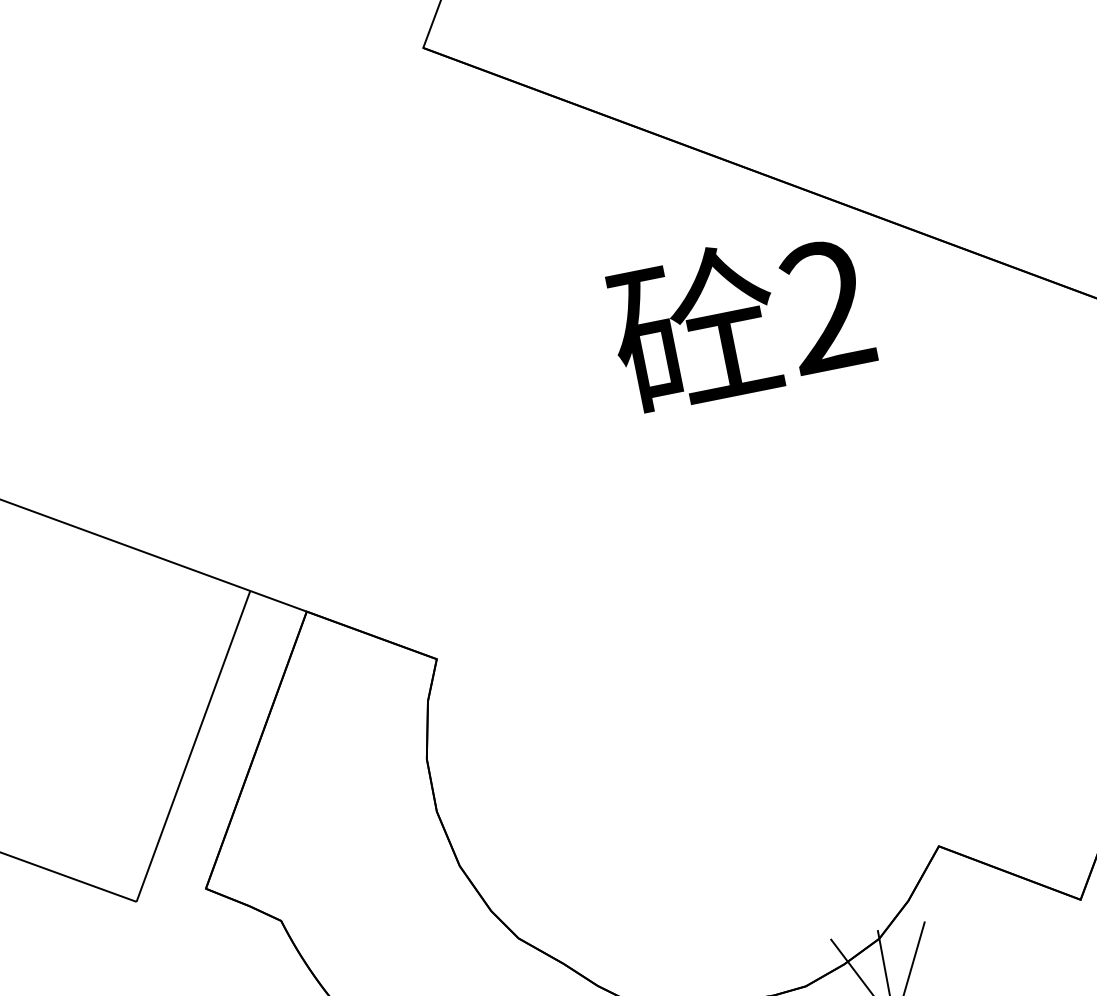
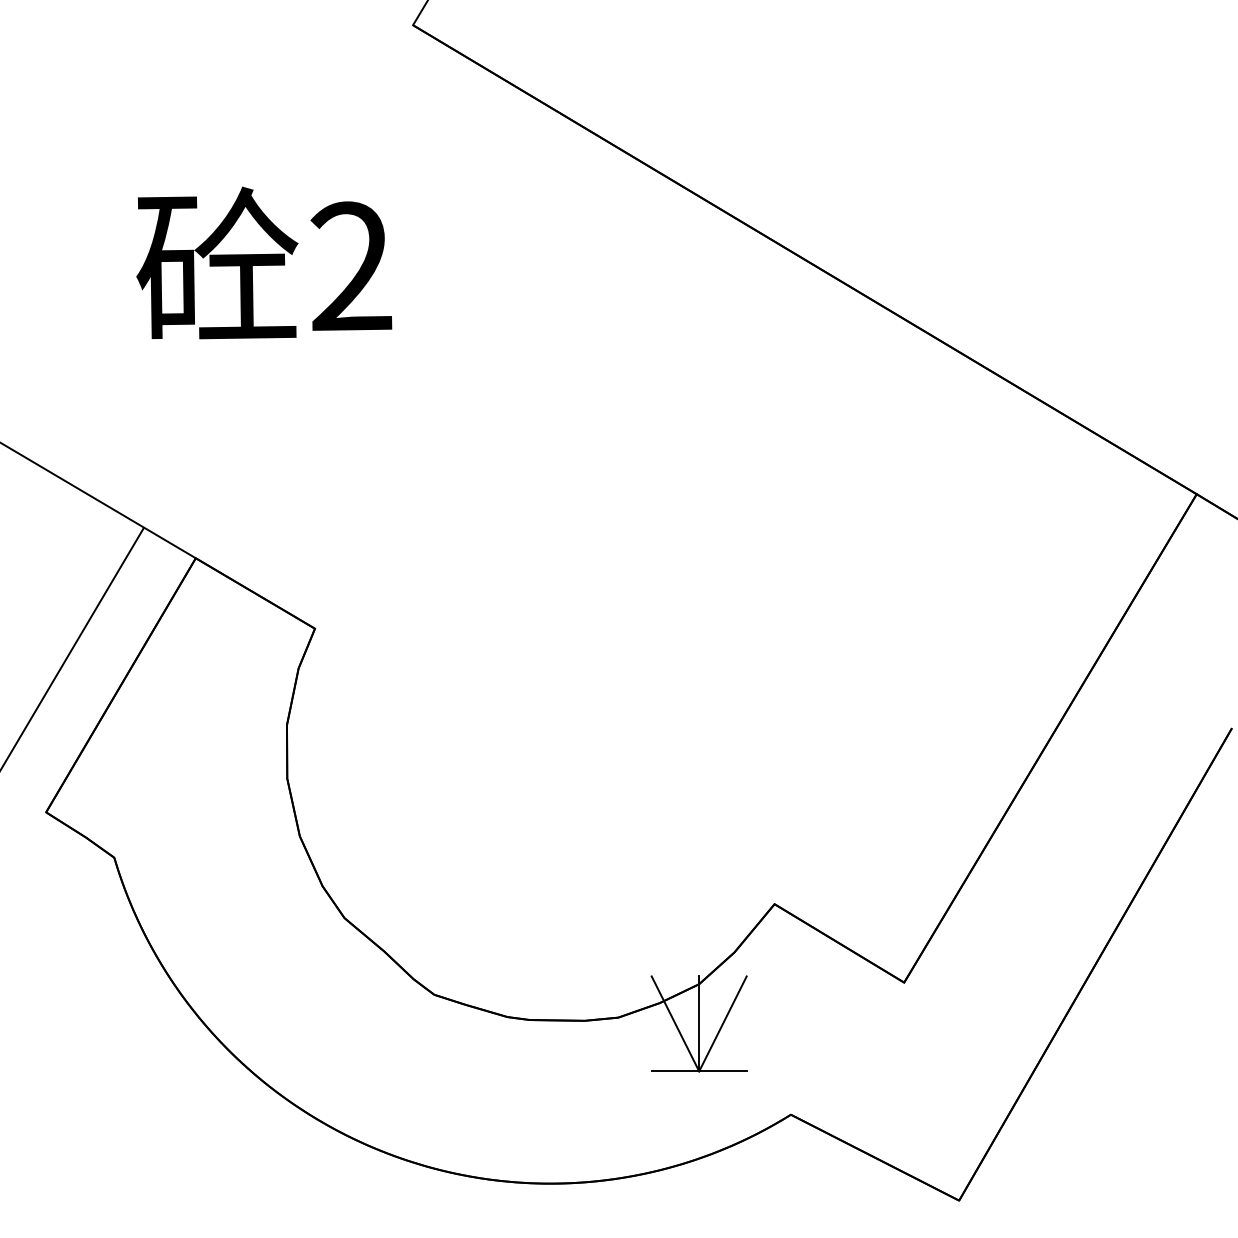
text: (741, 317) -> (264, 262), moved

